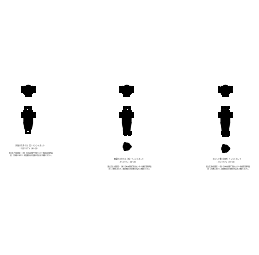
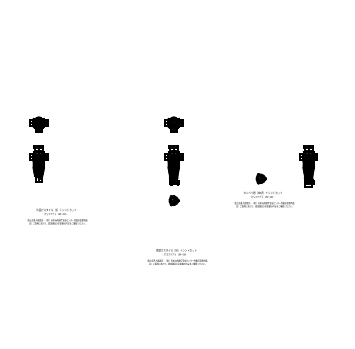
part: (225, 90) -> (308, 123), removed
text: (30, 149) -> (56, 215), moved
part: (227, 156) -> (263, 189), moved
text: (128, 163) -> (176, 256), moved

